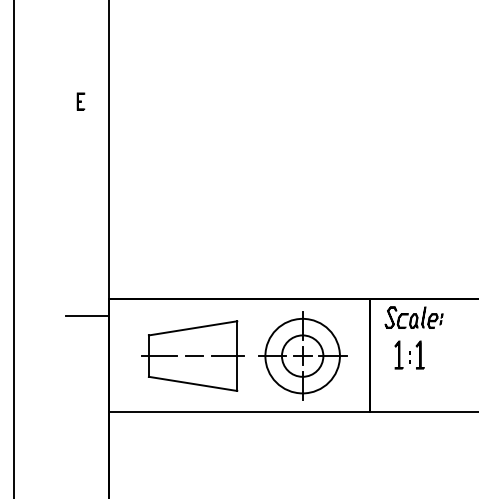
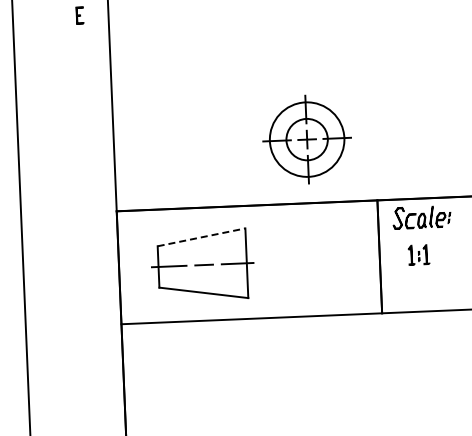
line: (87, 316) -> (95, 229), removed
line: (193, 328) -> (201, 237), solid -> dashed
part: (409, 354) -> (418, 254), size x0.7
part: (302, 355) -> (306, 139), moved

